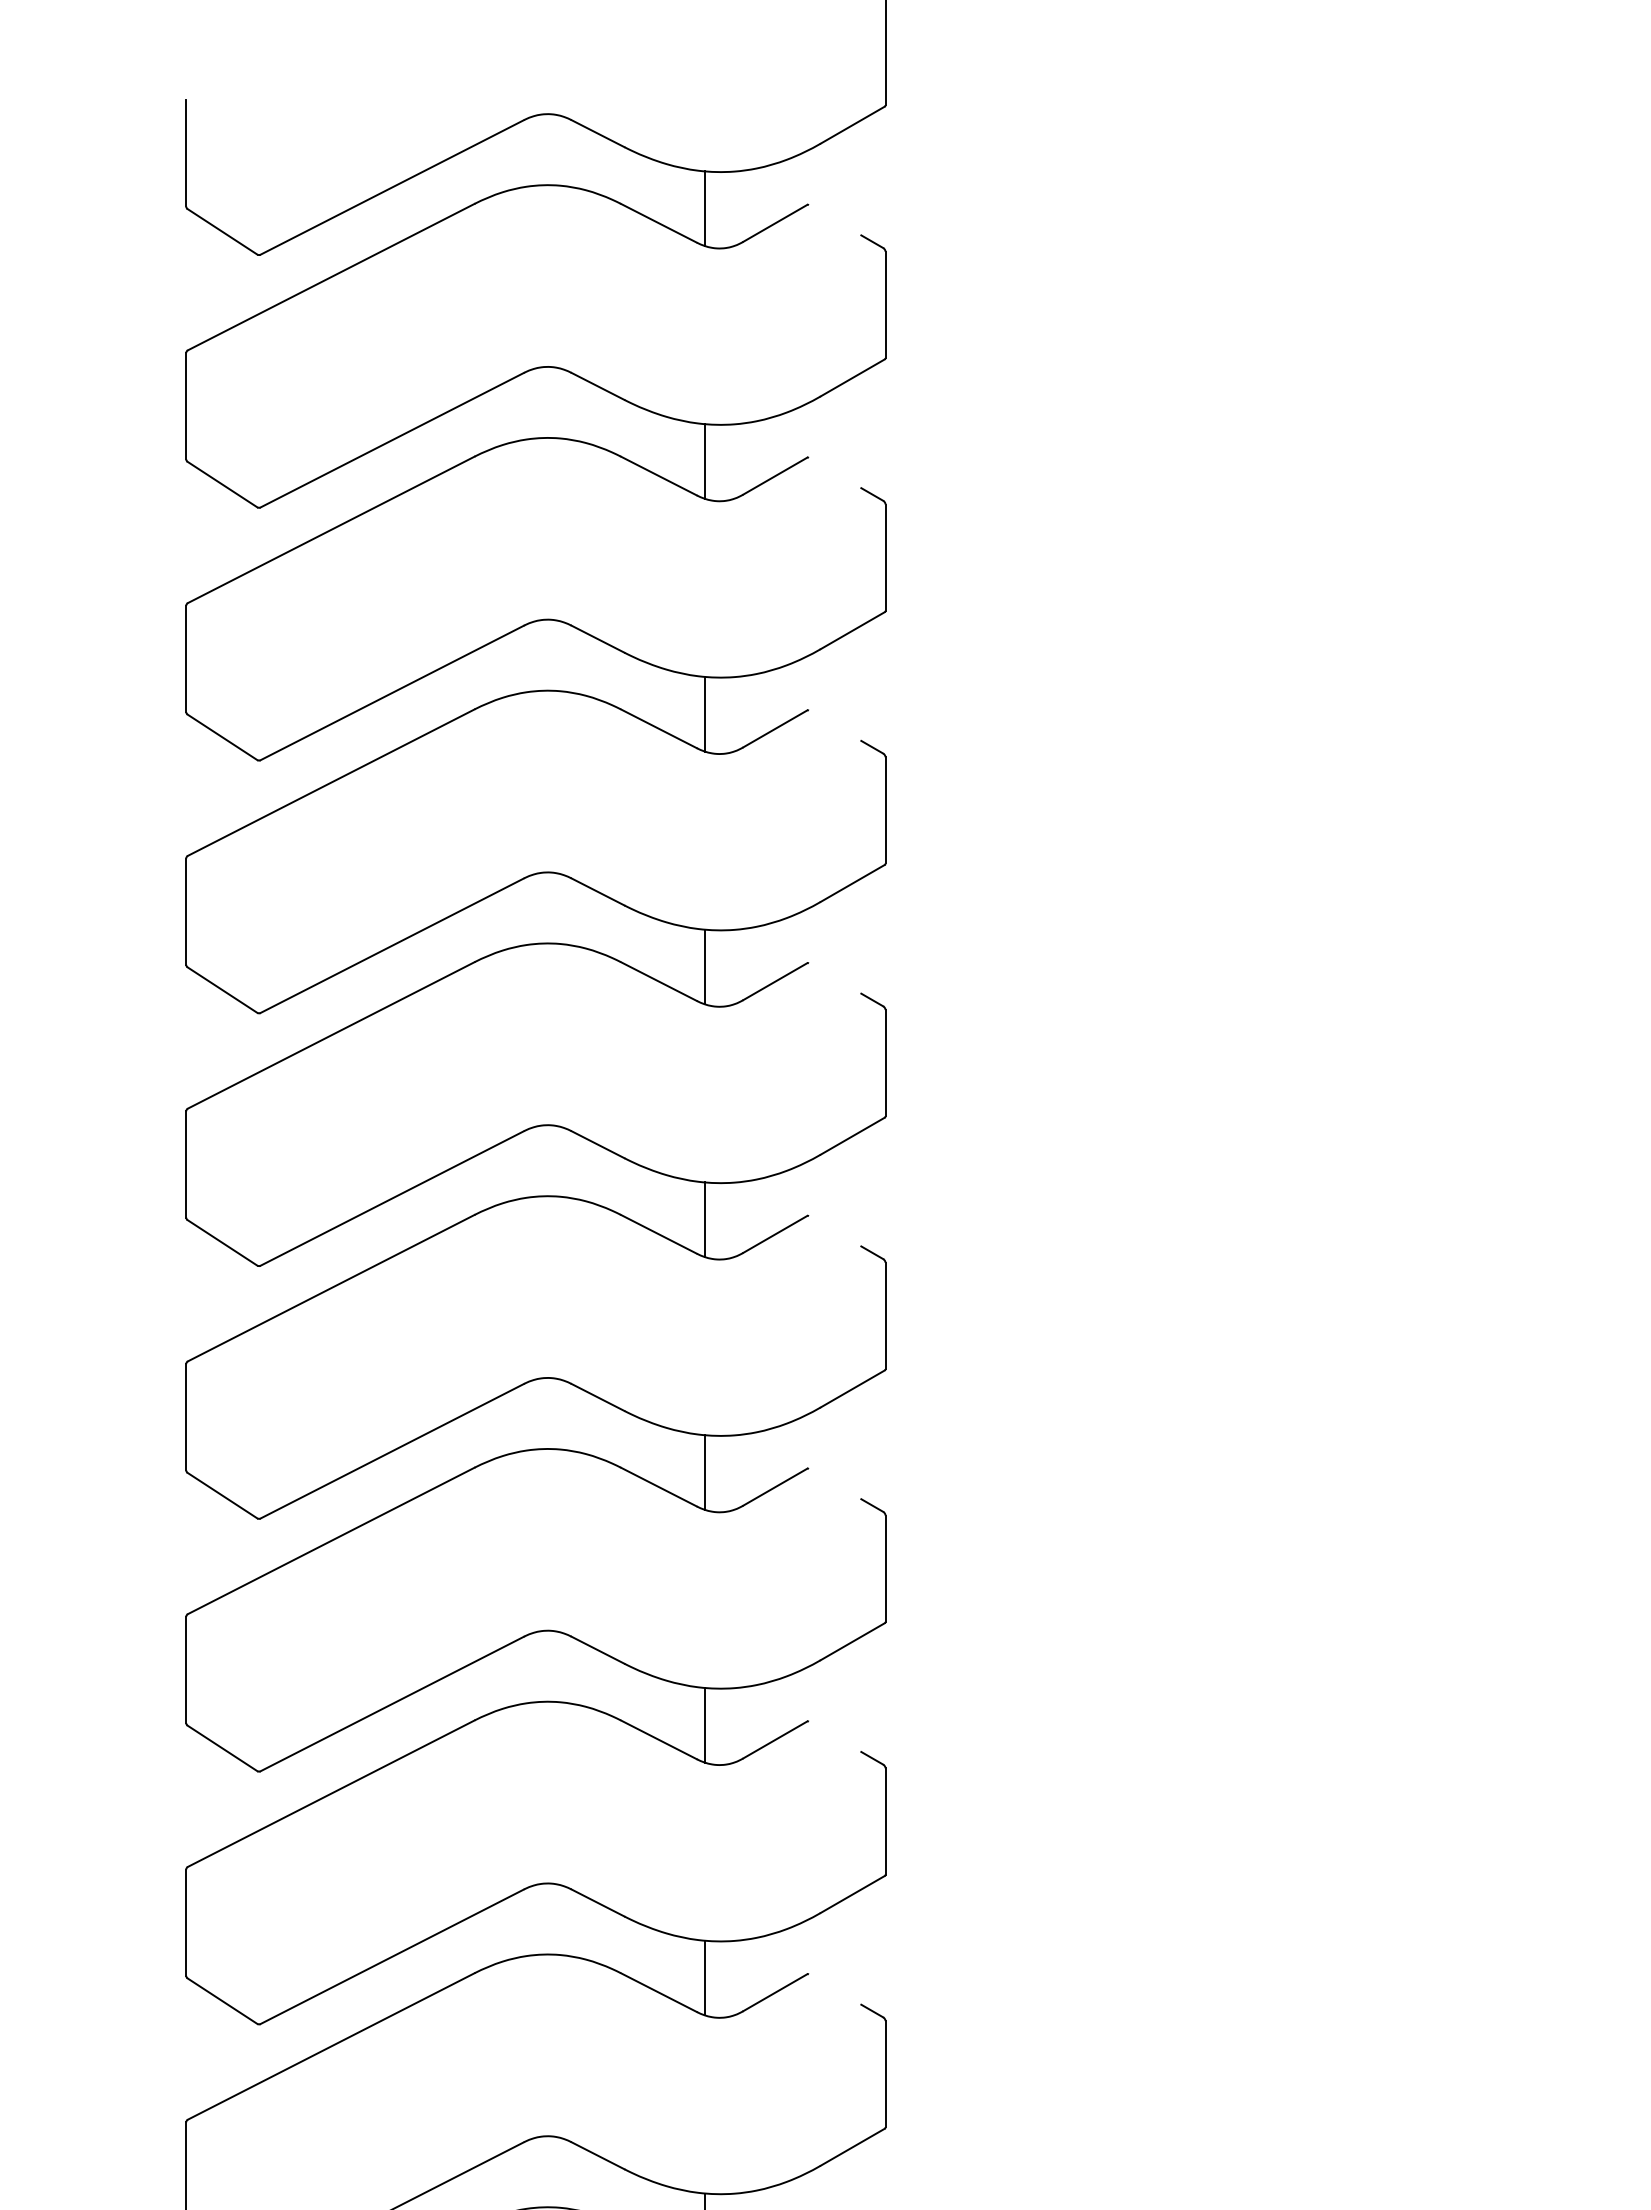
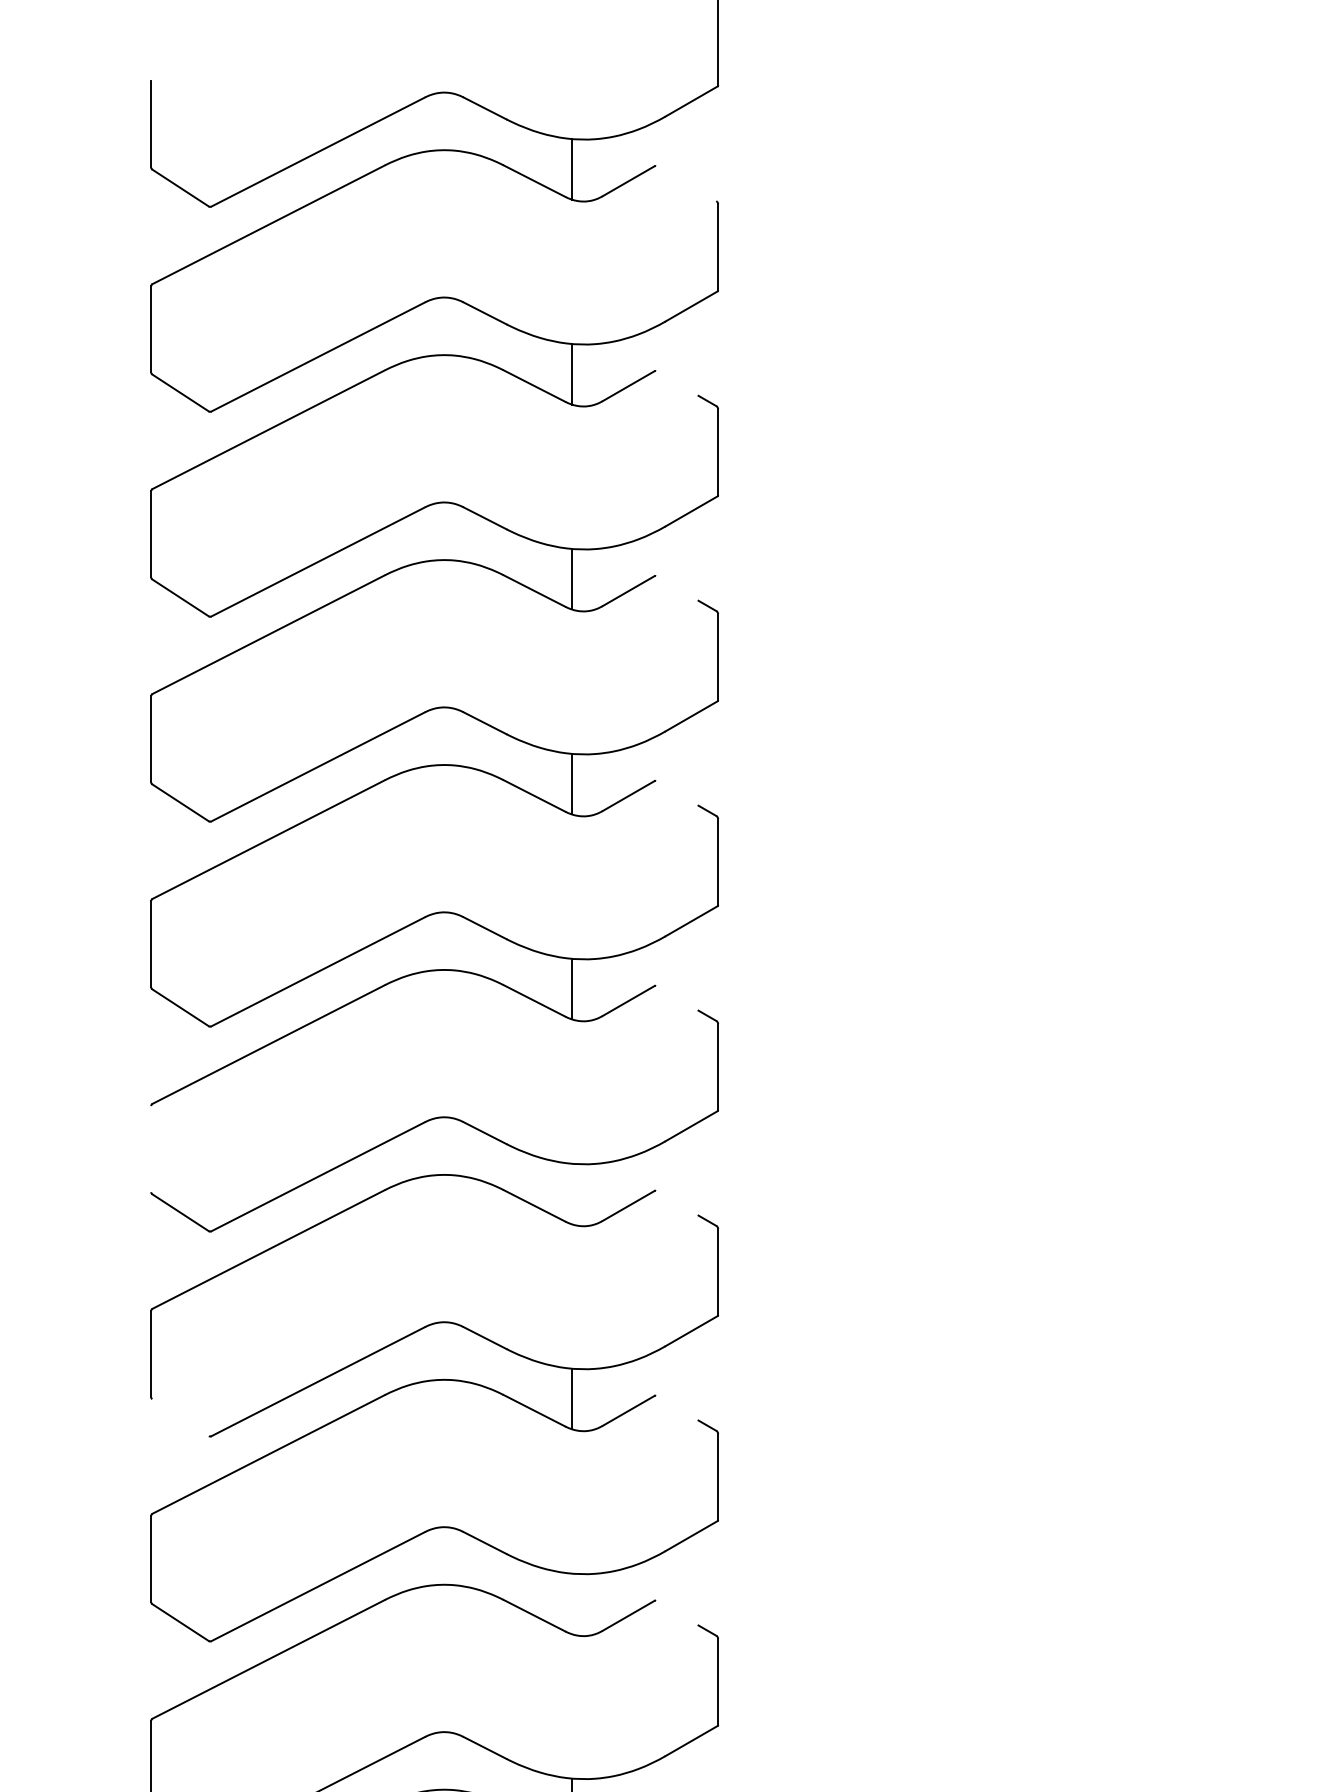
line: (872, 241) -> (707, 195), removed
line: (186, 1417) -> (151, 1149), removed
line: (704, 1472) -> (571, 1193), removed
line: (222, 1748) -> (180, 1417), removed
line: (704, 1977) -> (571, 1603), removed

